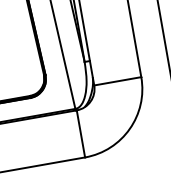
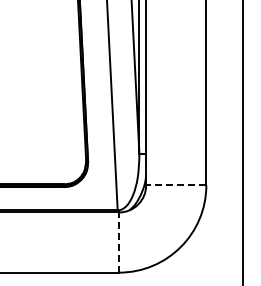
line: (117, 81) -> (175, 185), solid -> dashed
line: (81, 133) -> (119, 242), solid -> dashed

